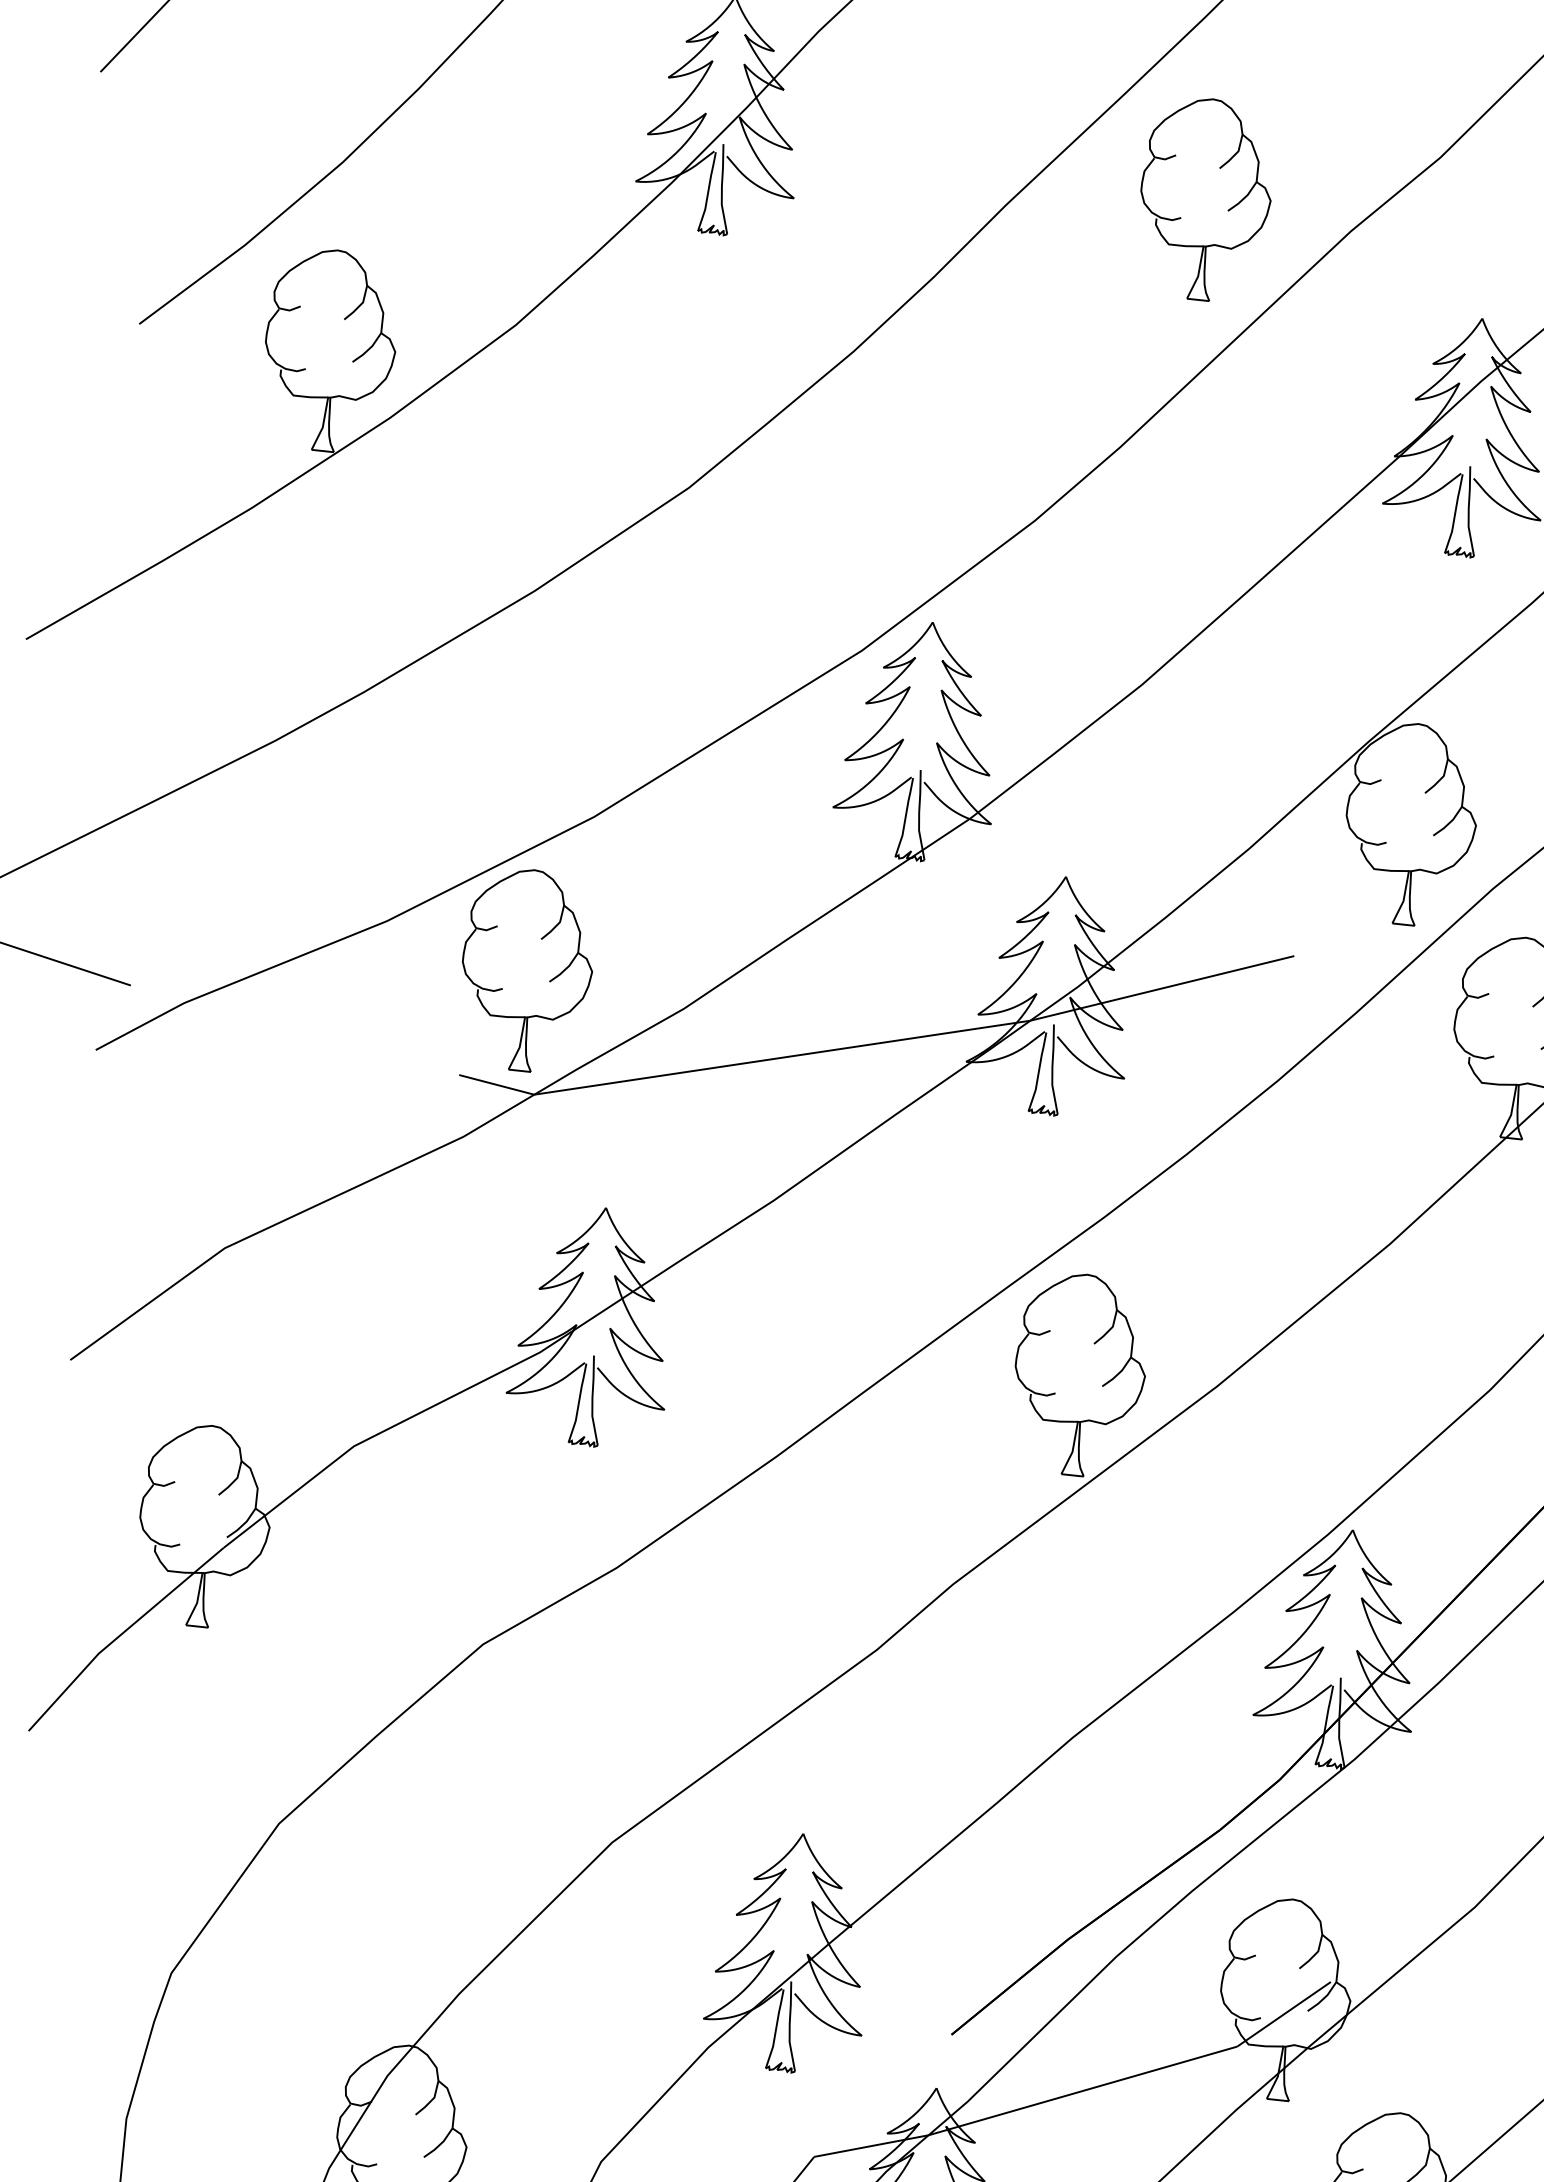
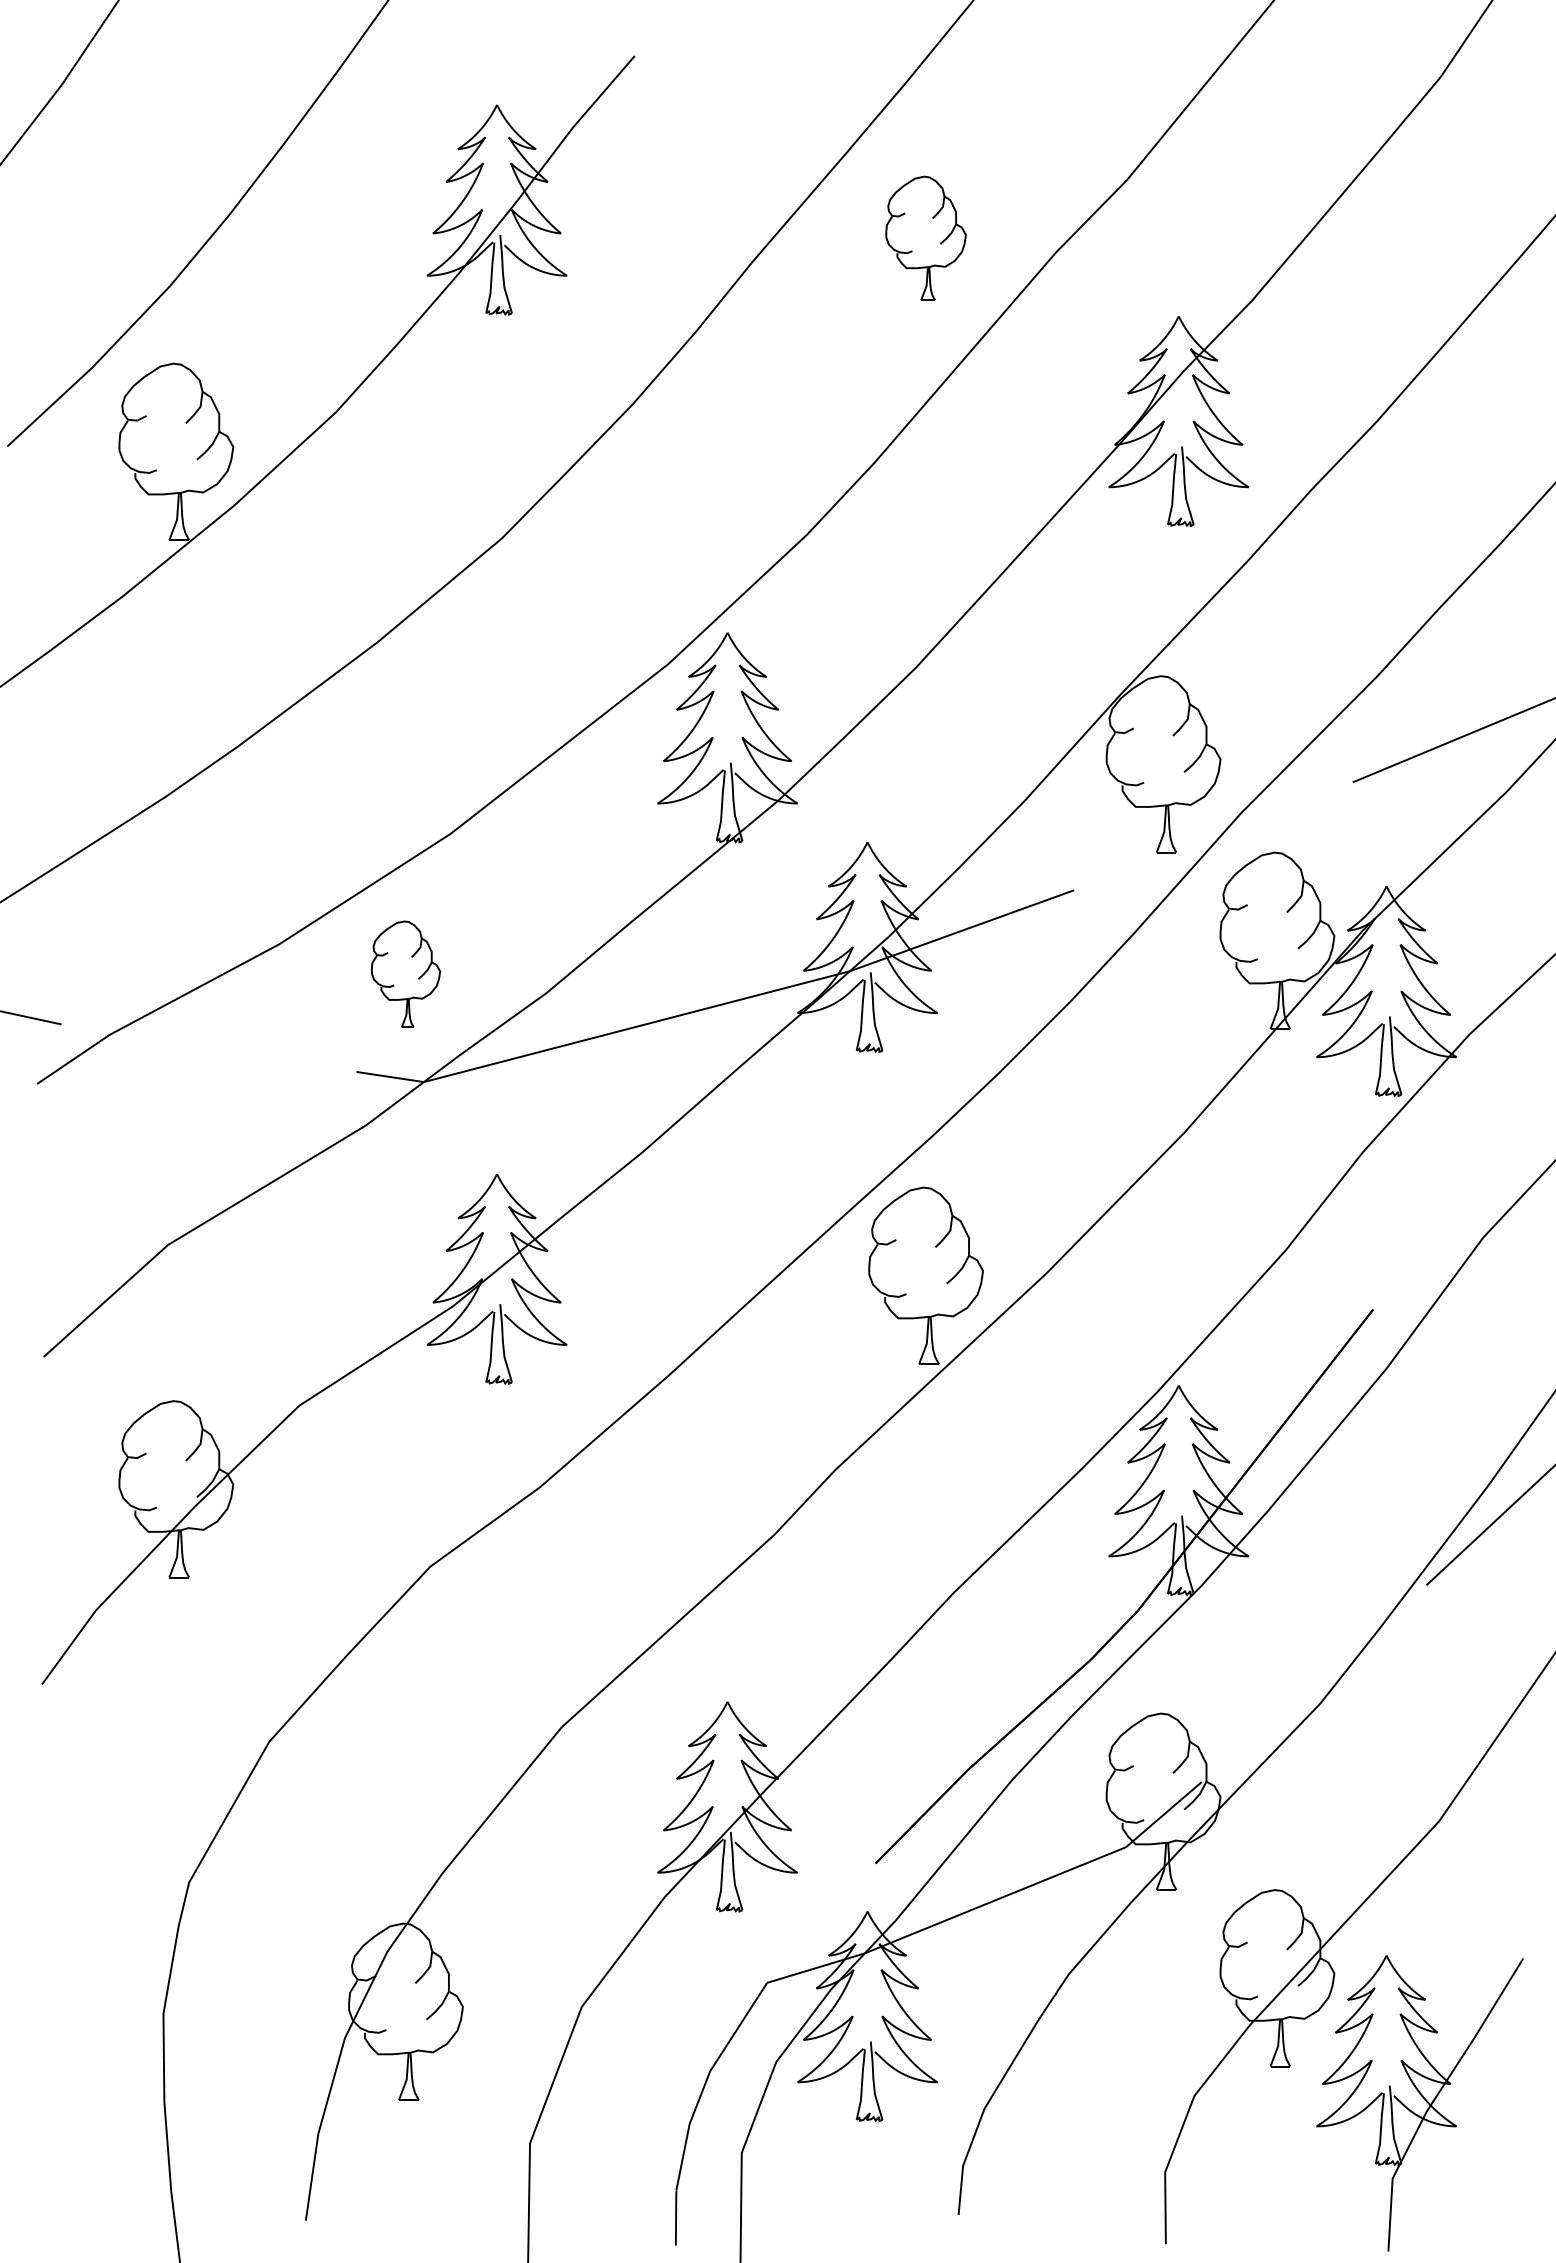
part: (1204, 199) -> (925, 238), size x0.7
part: (526, 970) -> (405, 974), size x0.6

